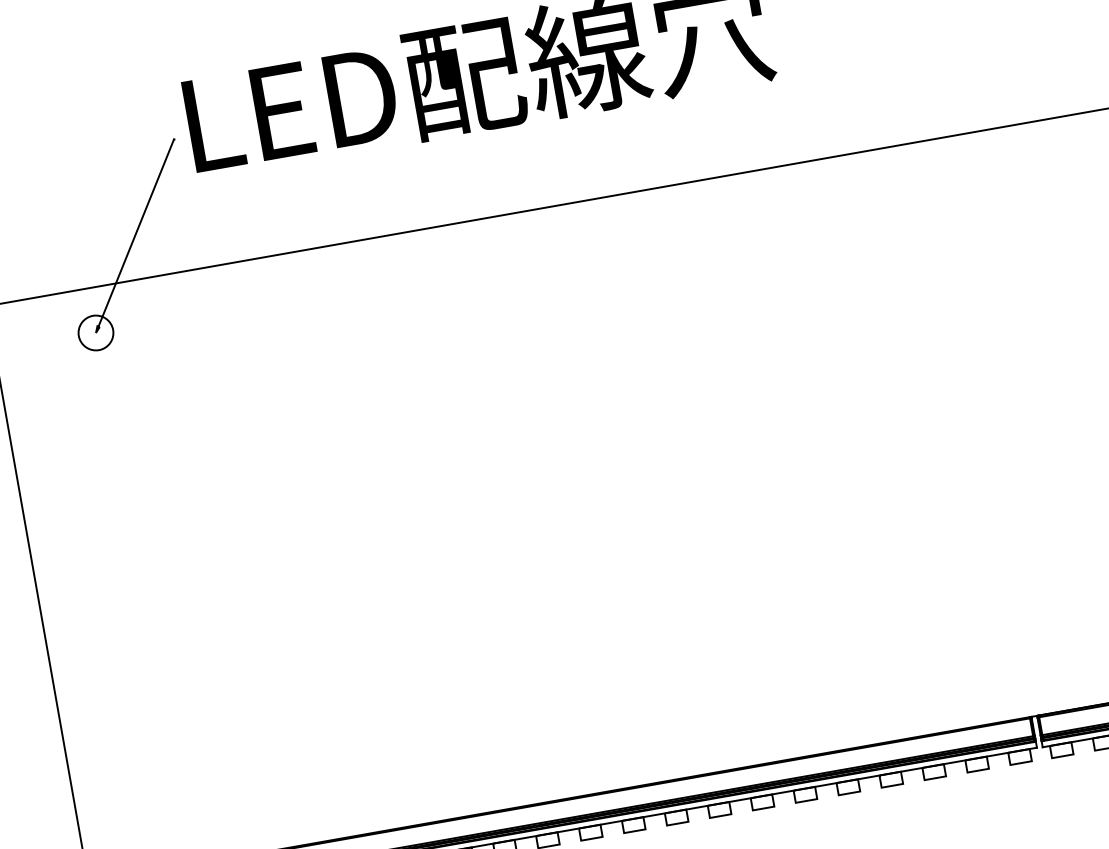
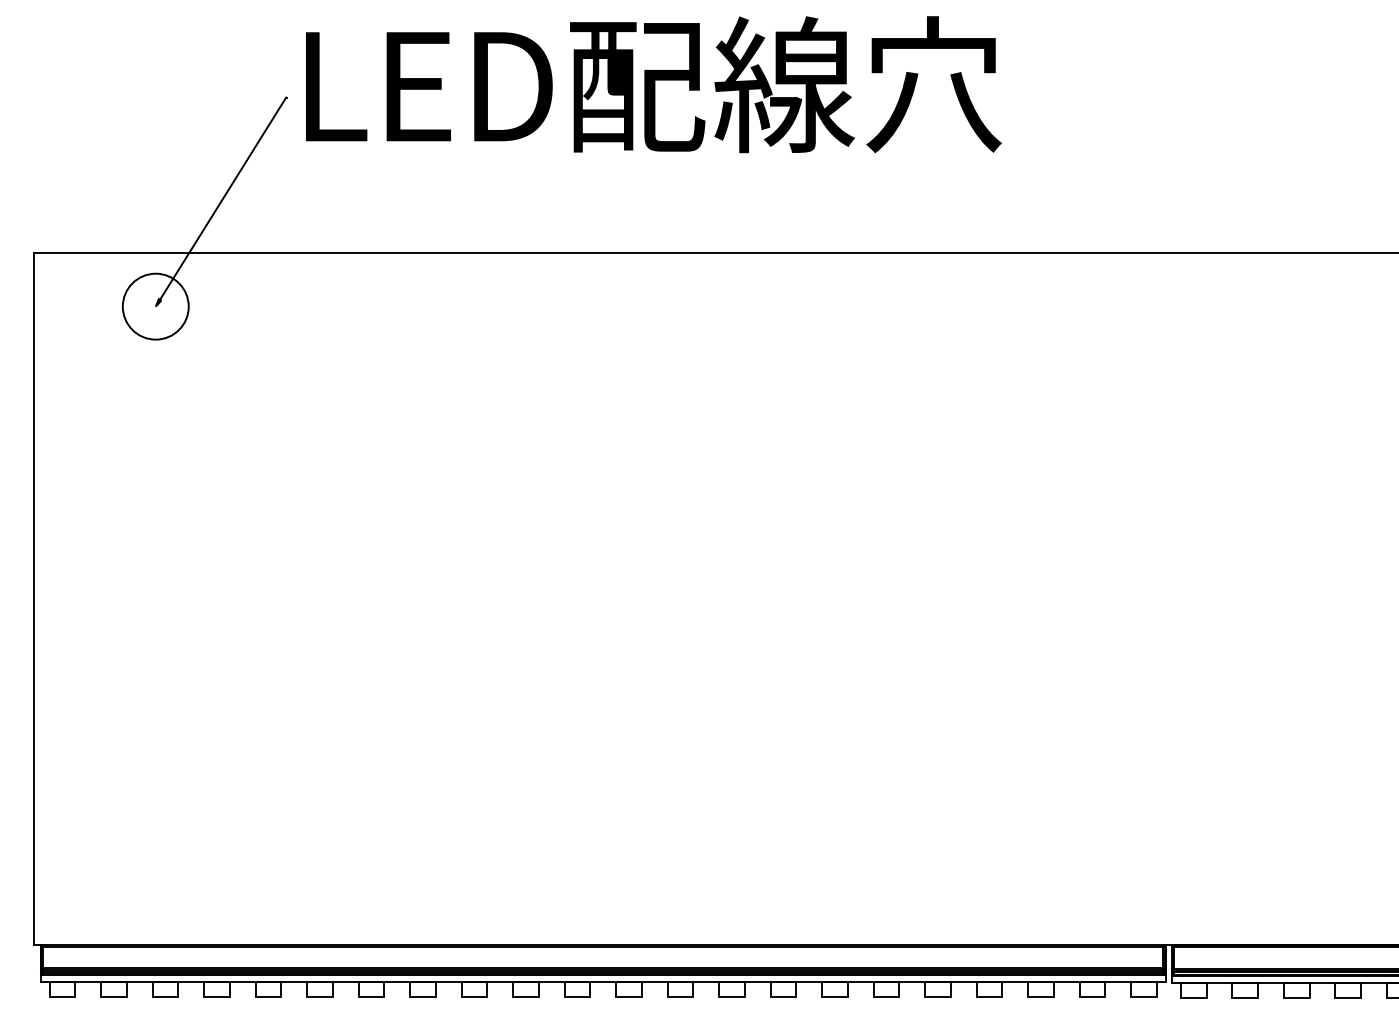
circle: (95, 332) -> (155, 306), size x1.6

